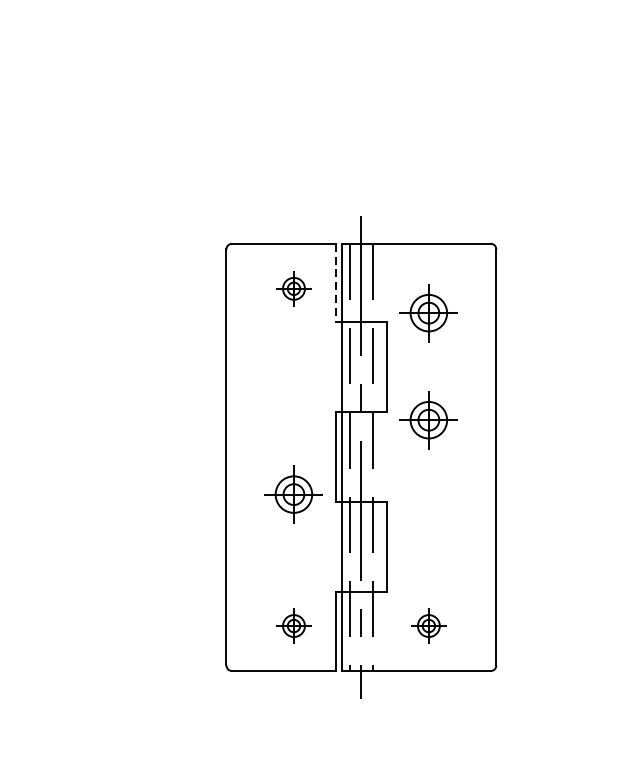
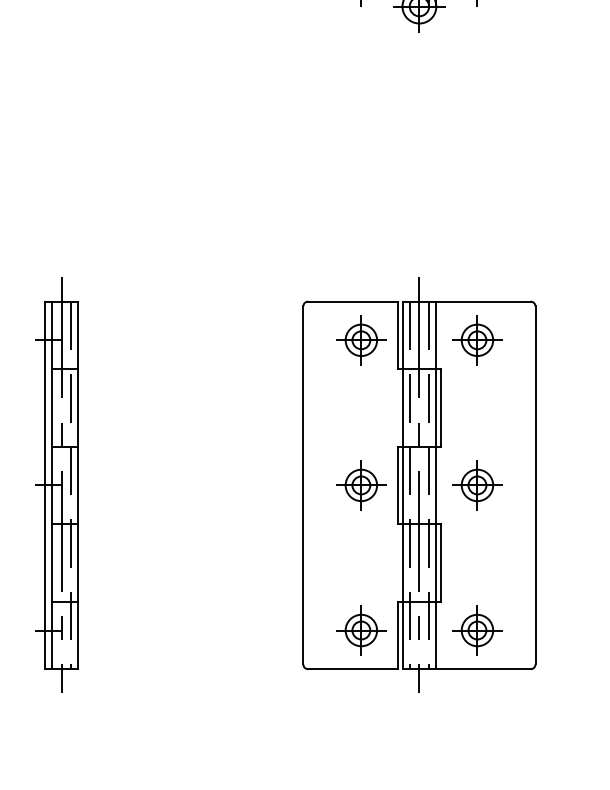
line: (335, 283) -> (397, 335), dashed -> solid
part: (294, 288) -> (361, 340), size x1.67
part: (428, 313) -> (477, 340), moved
part: (428, 420) -> (477, 485), moved
line: (381, 457) -> (436, 485), added
part: (294, 494) -> (361, 485), moved
part: (294, 626) -> (361, 630), size x1.67
part: (428, 626) -> (477, 630), size x1.67

